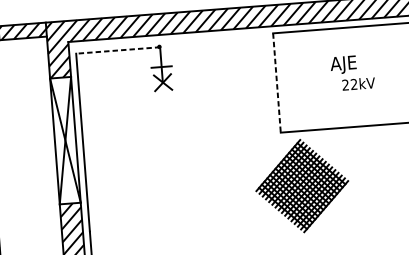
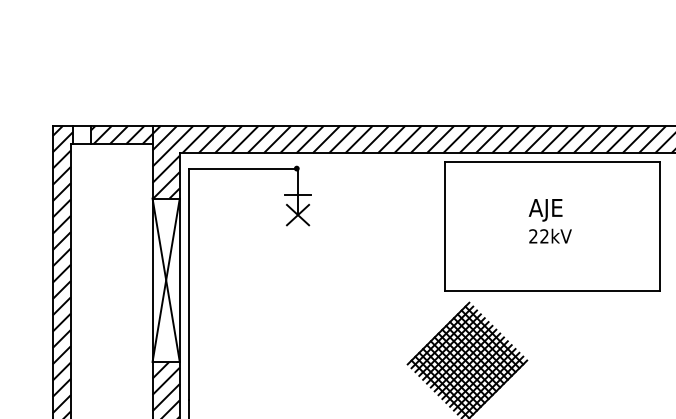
line: (118, 50) -> (243, 169), dashed -> solid
text: (343, 65) -> (545, 210), moved
line: (277, 83) -> (445, 227), dashed -> solid

